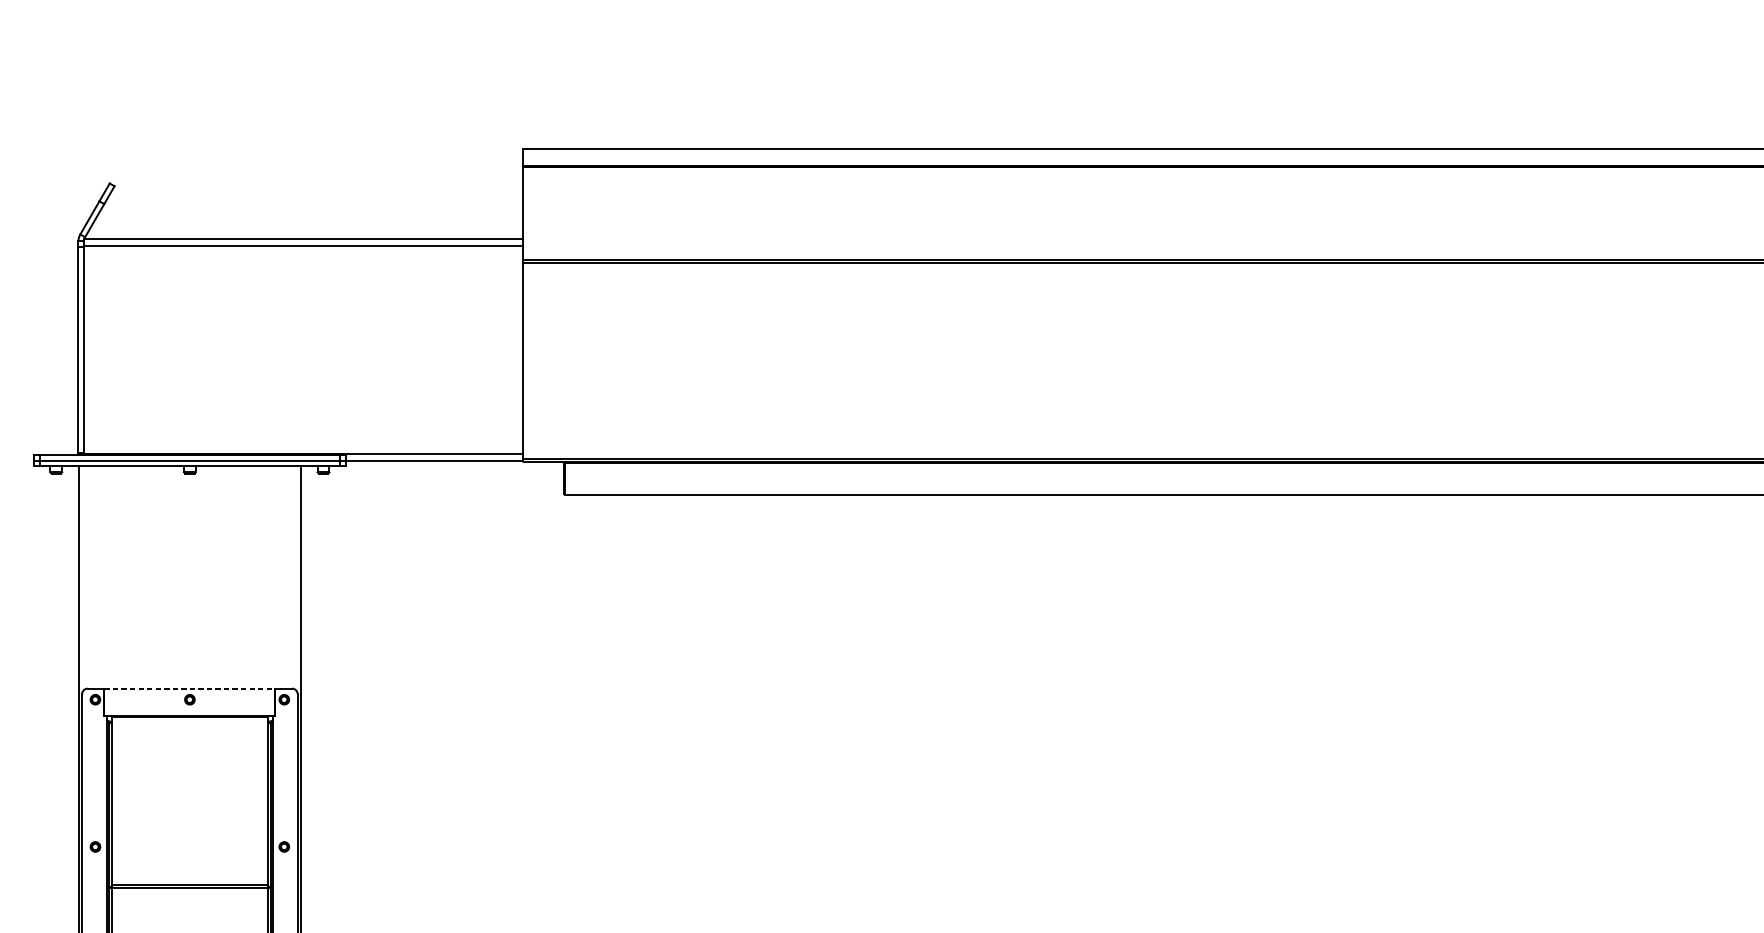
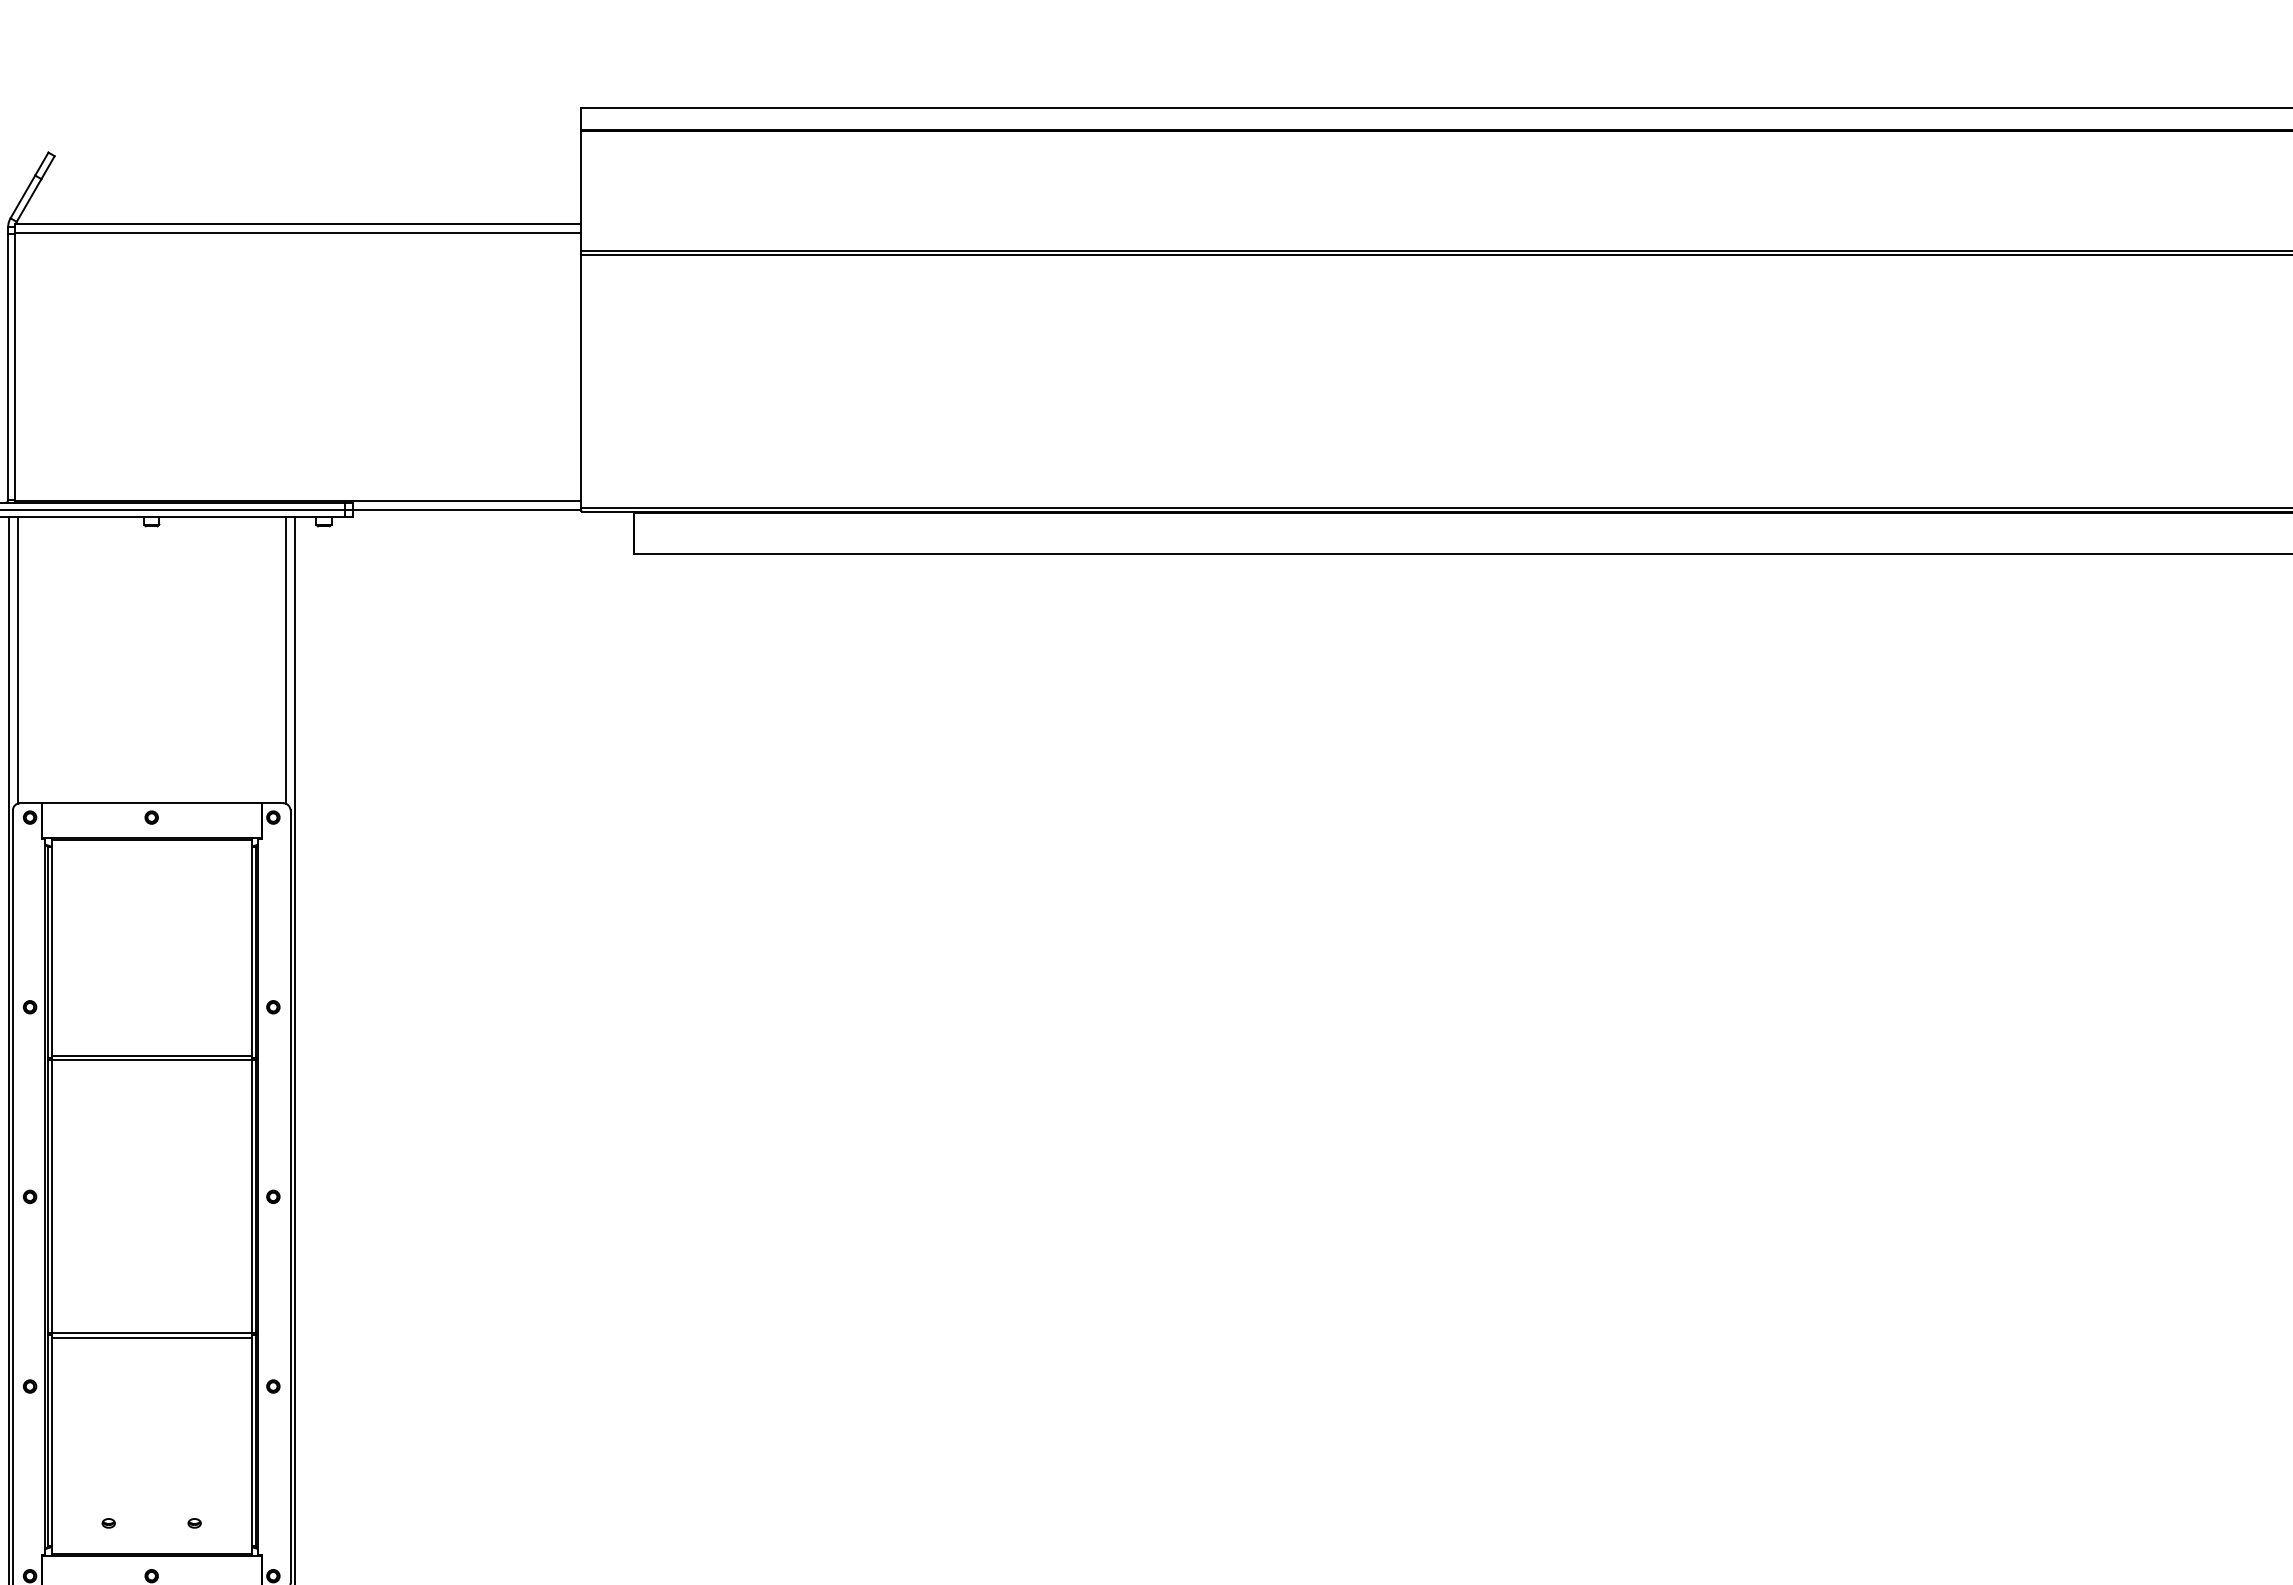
line: (85, 577) -> (17, 660), added
line: (293, 577) -> (285, 660), added
line: (190, 688) -> (152, 803), dashed -> solid

